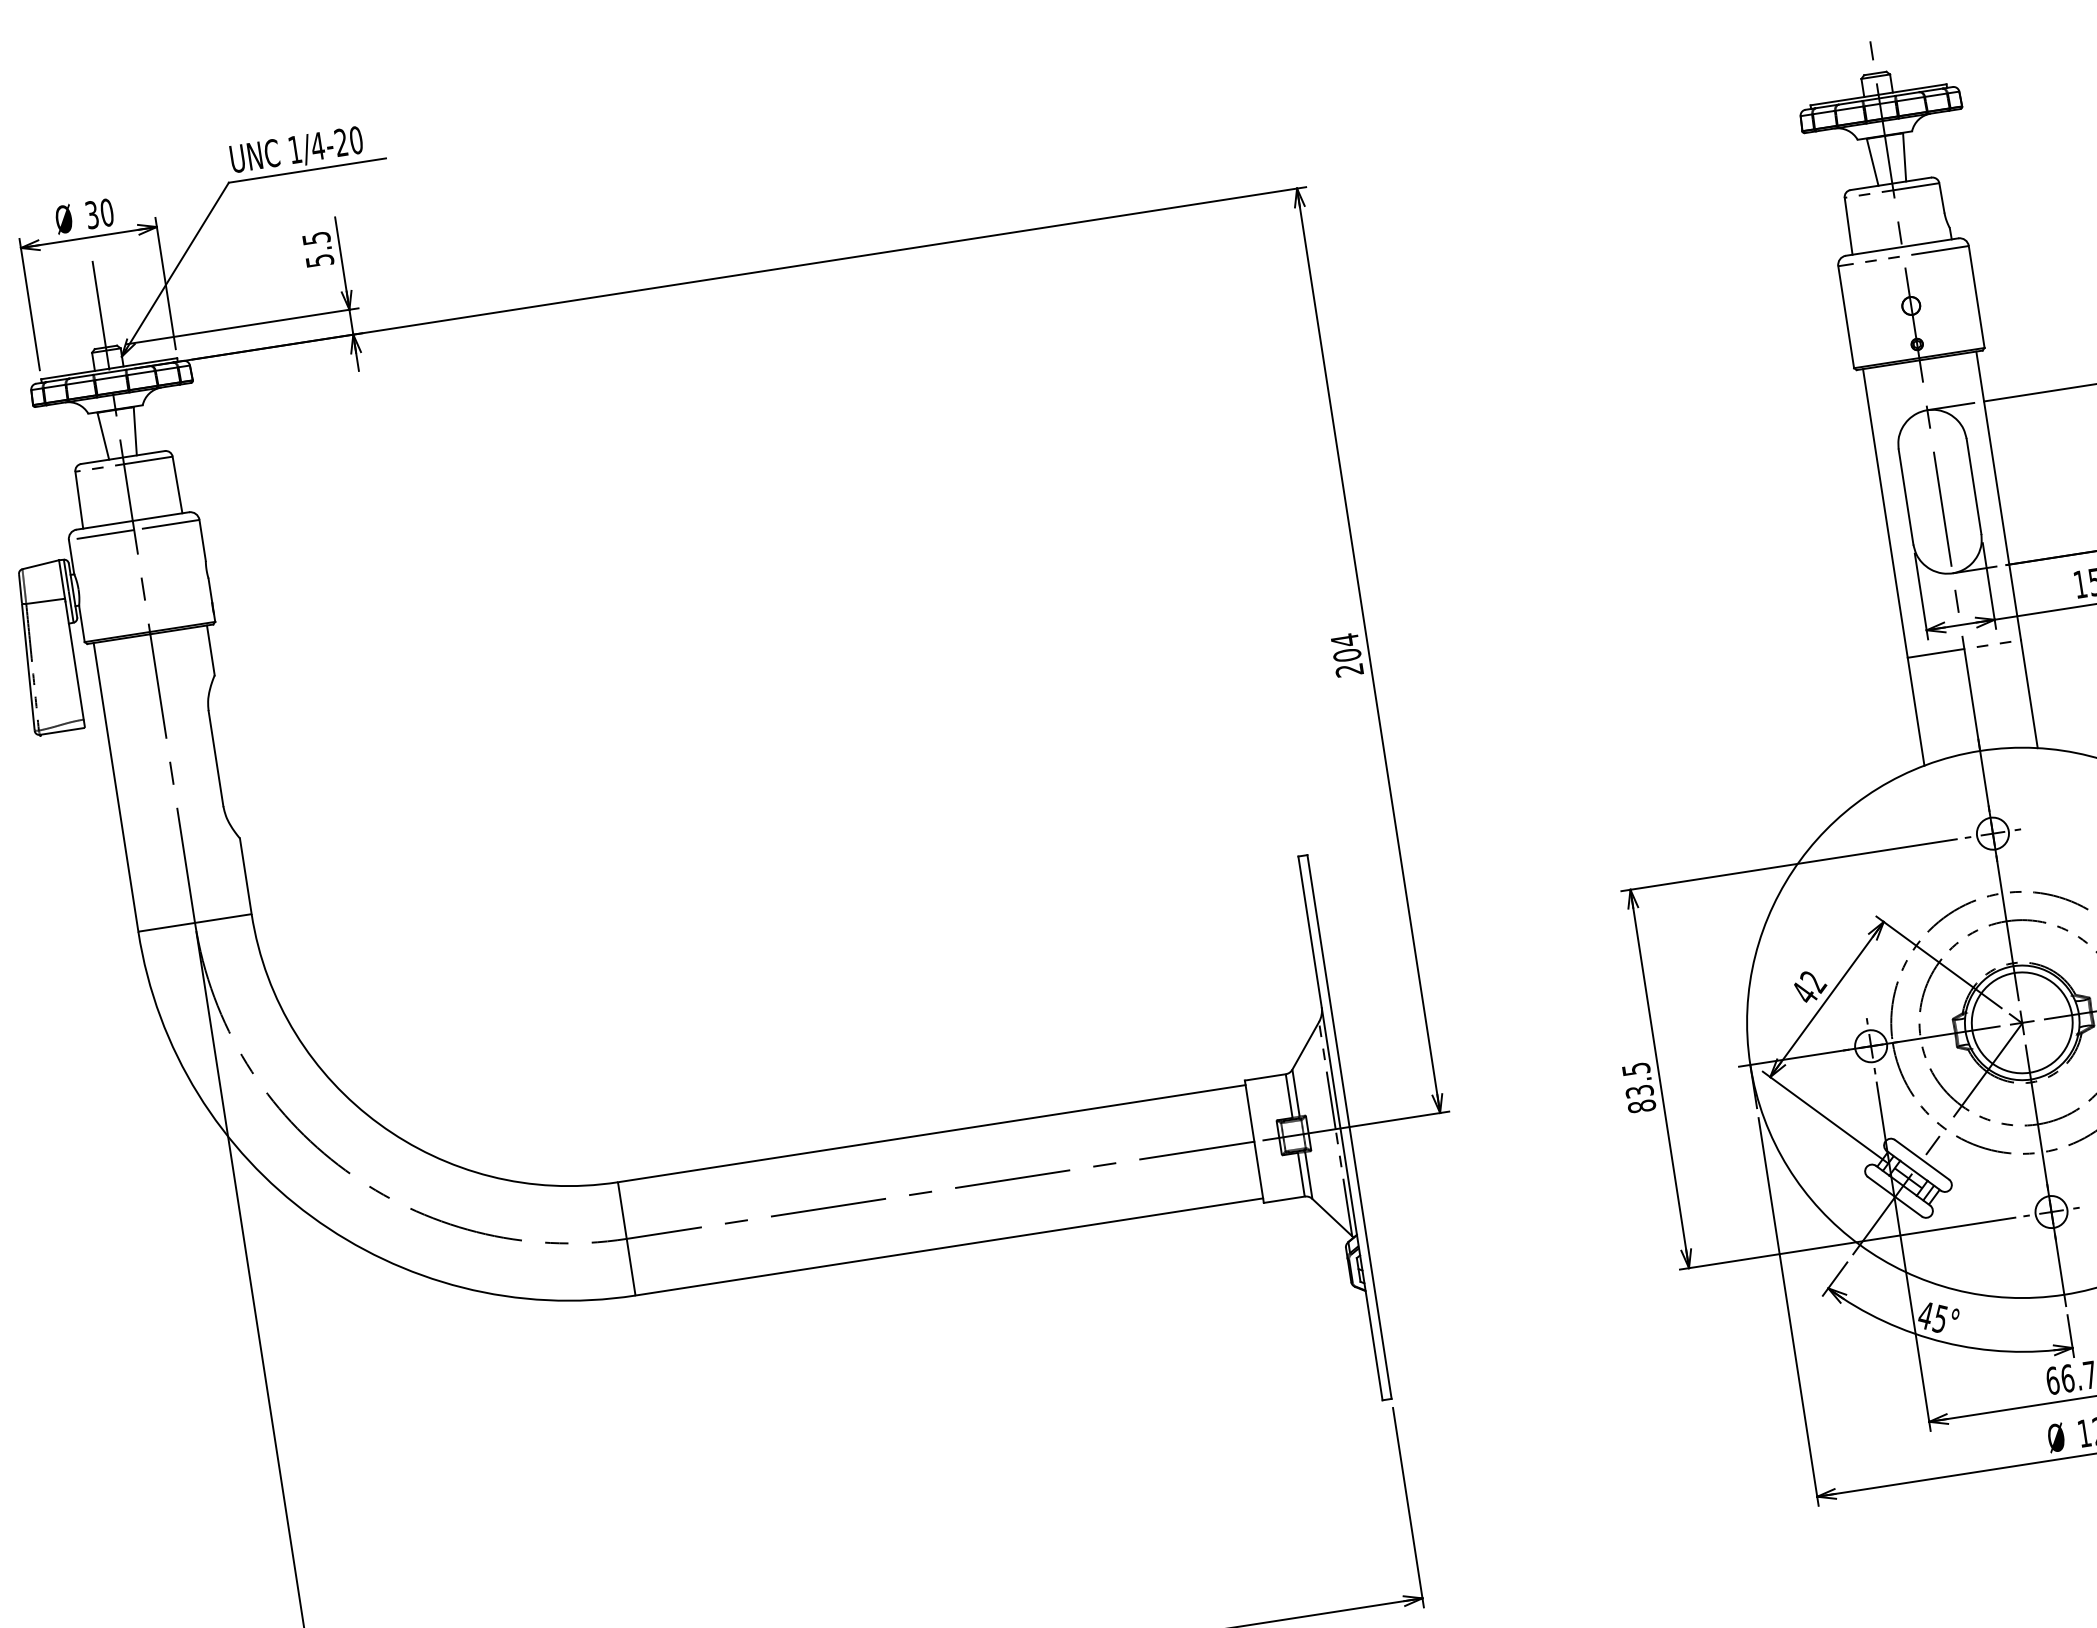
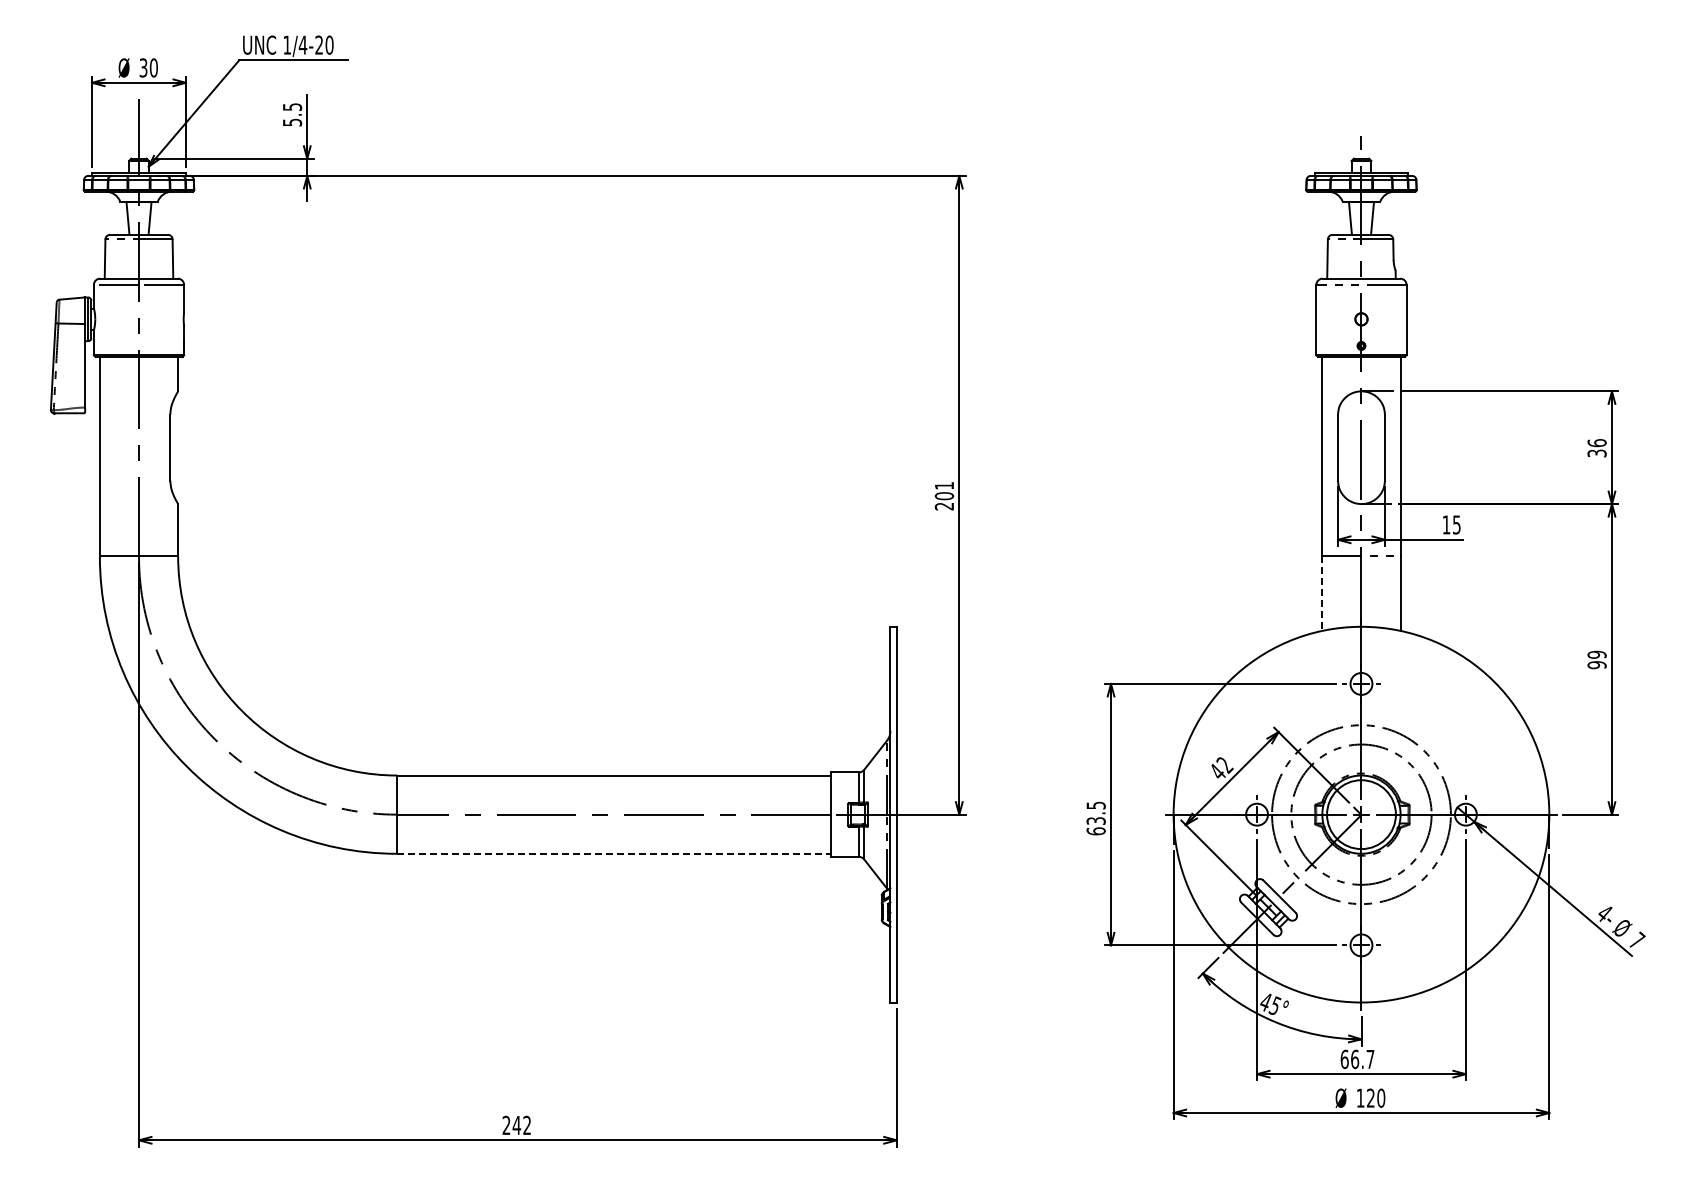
text: (1344, 639) -> (944, 485), 204 -> 201
line: (1916, 712) -> (1322, 594), solid -> dashed
text: (1641, 1106) -> (1095, 831), 83.5 -> 63.5
line: (949, 1246) -> (614, 853), solid -> dashed

